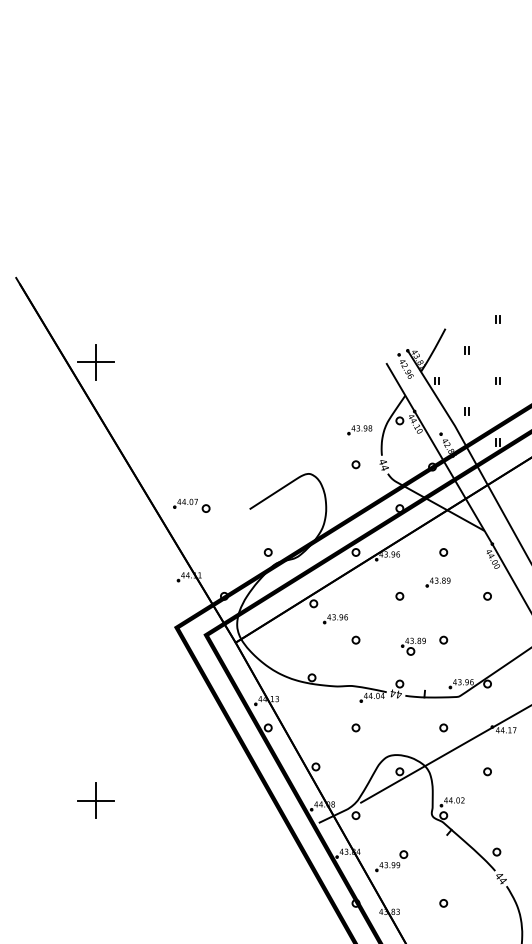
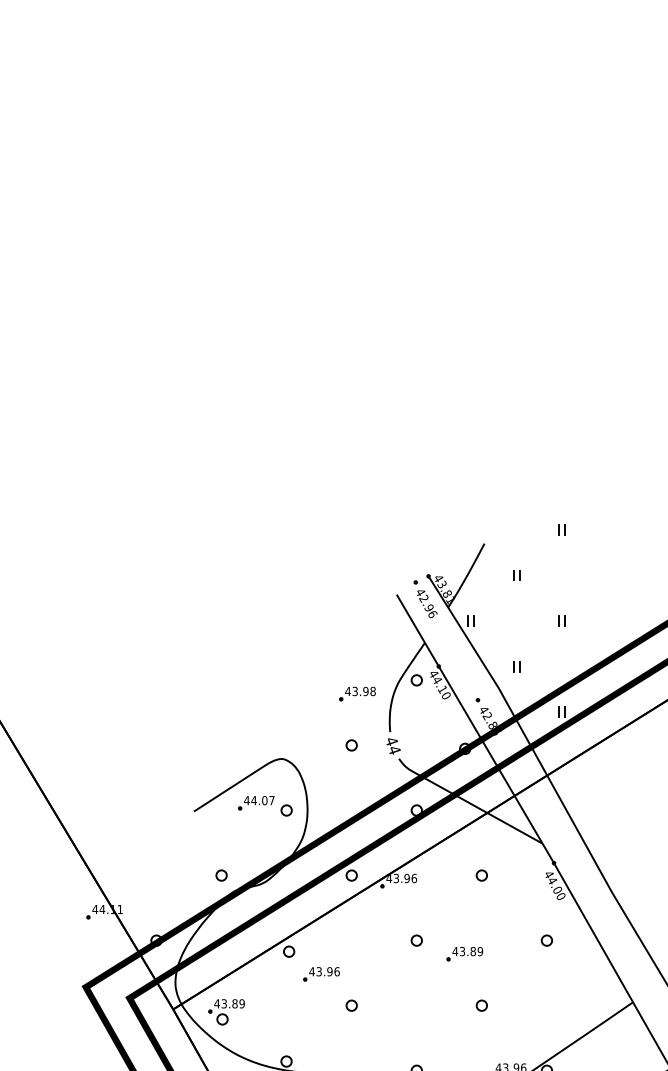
part: (191, 505) -> (264, 805), moved
part: (437, 582) -> (463, 954), moved
part: (413, 646) -> (226, 1012), moved

